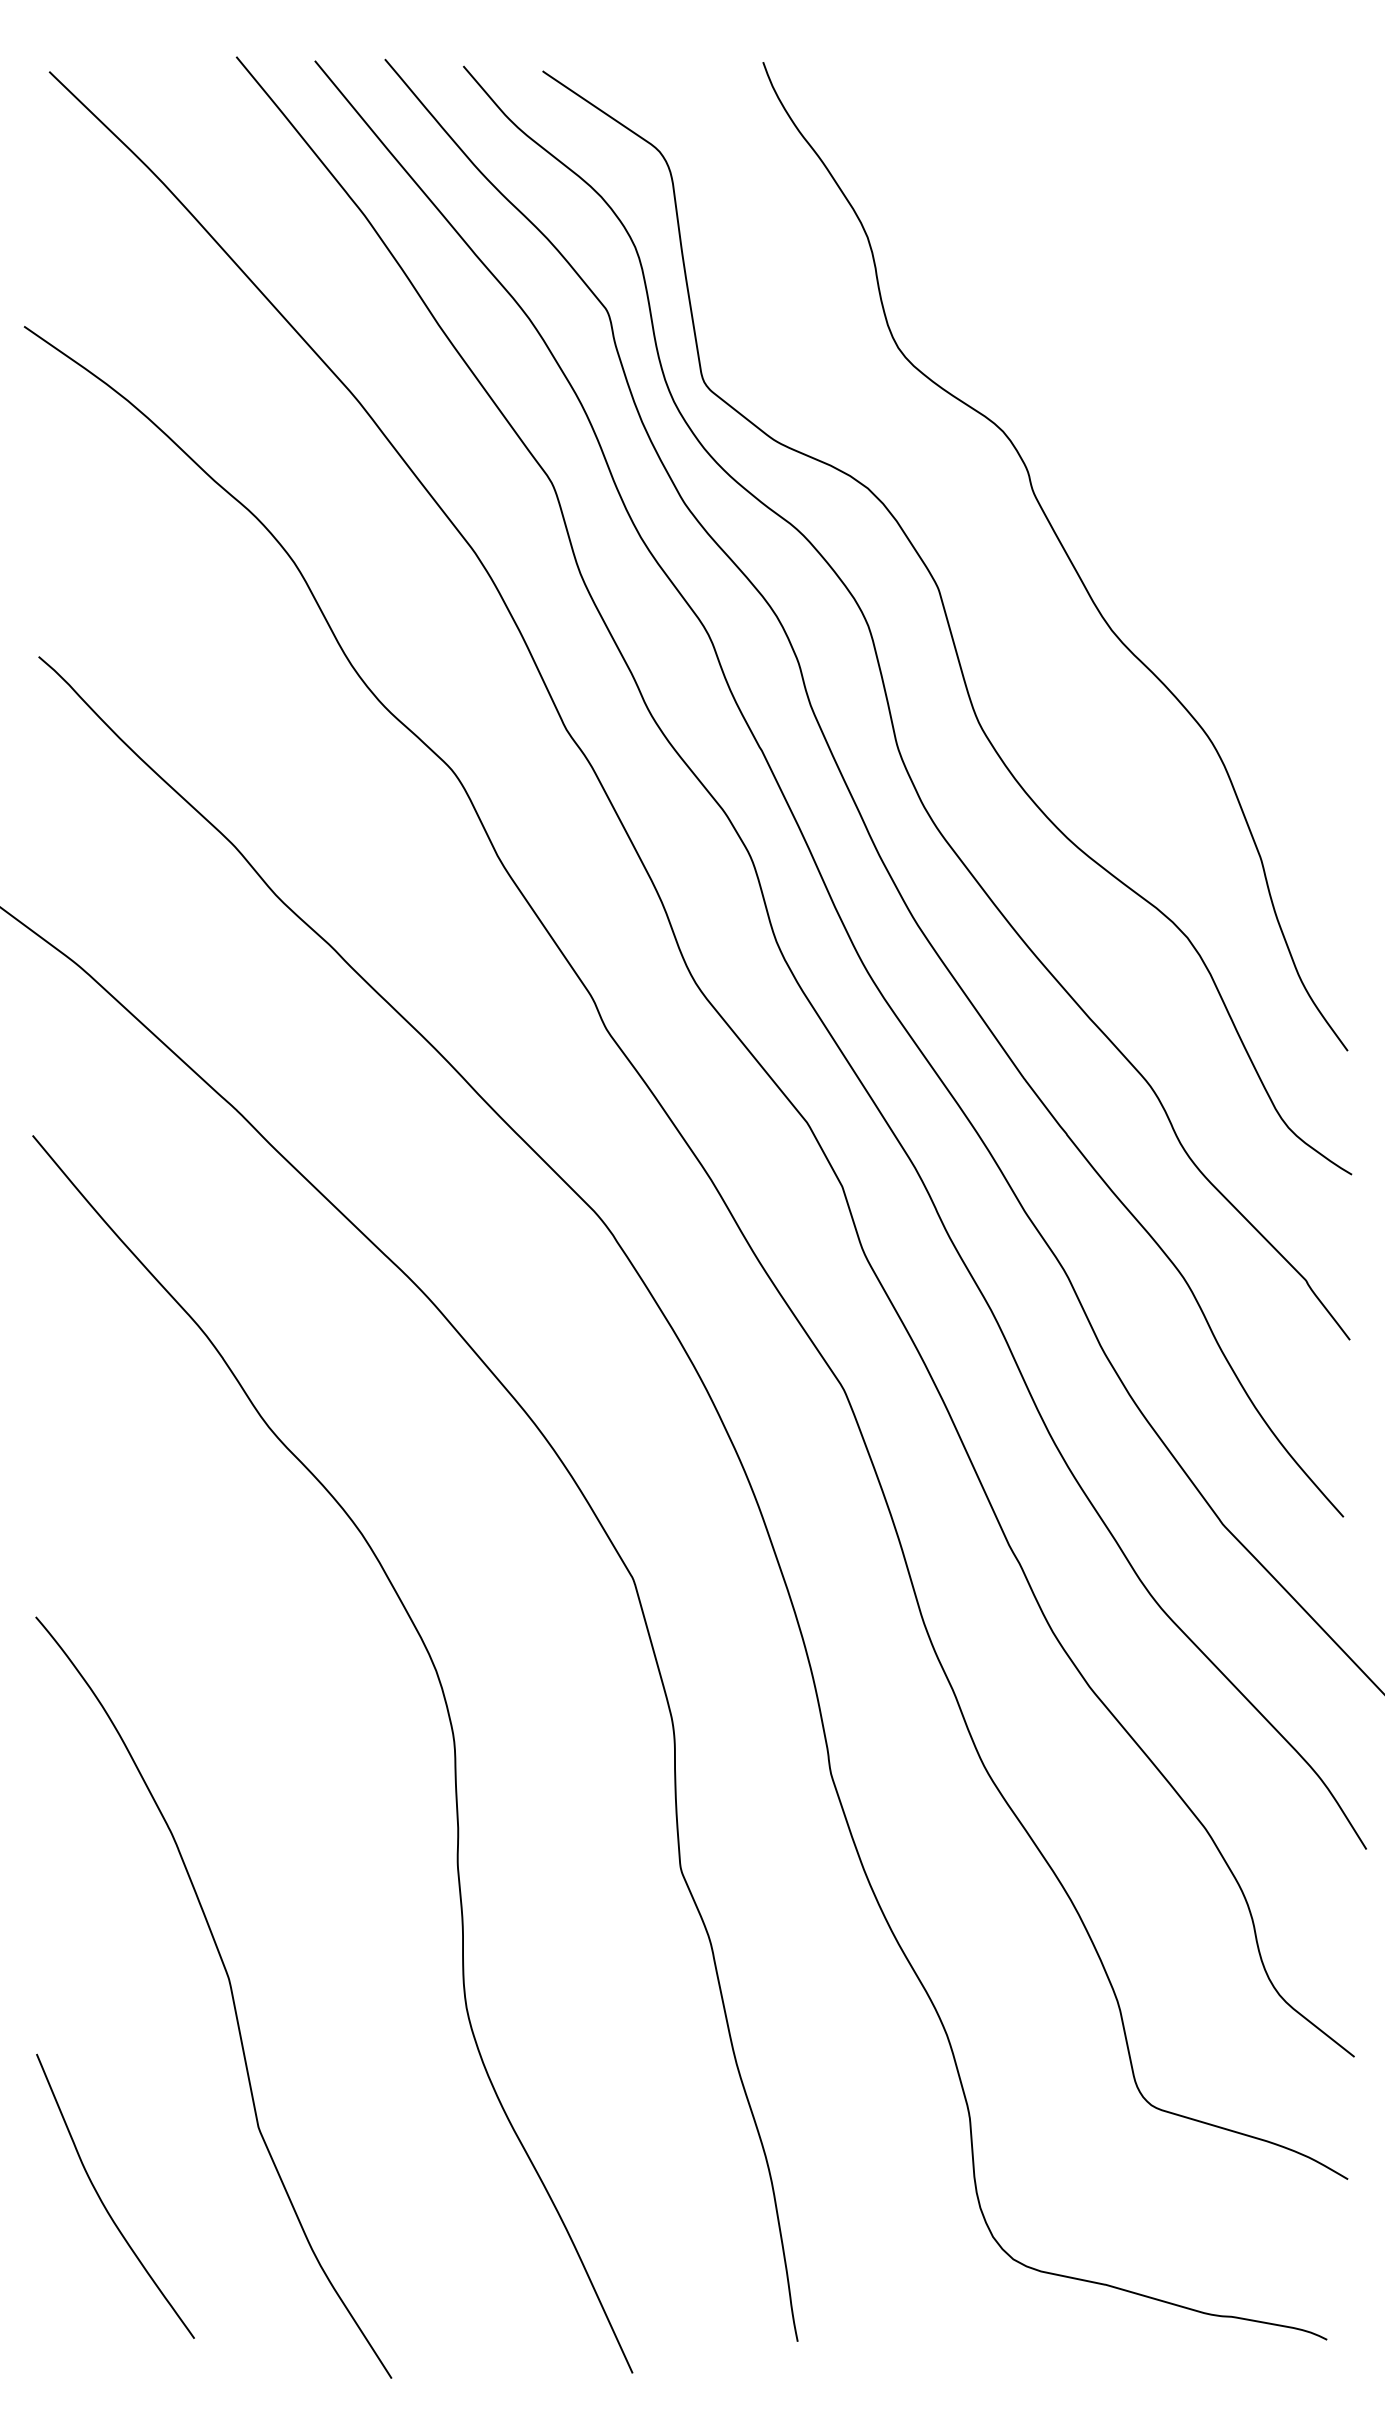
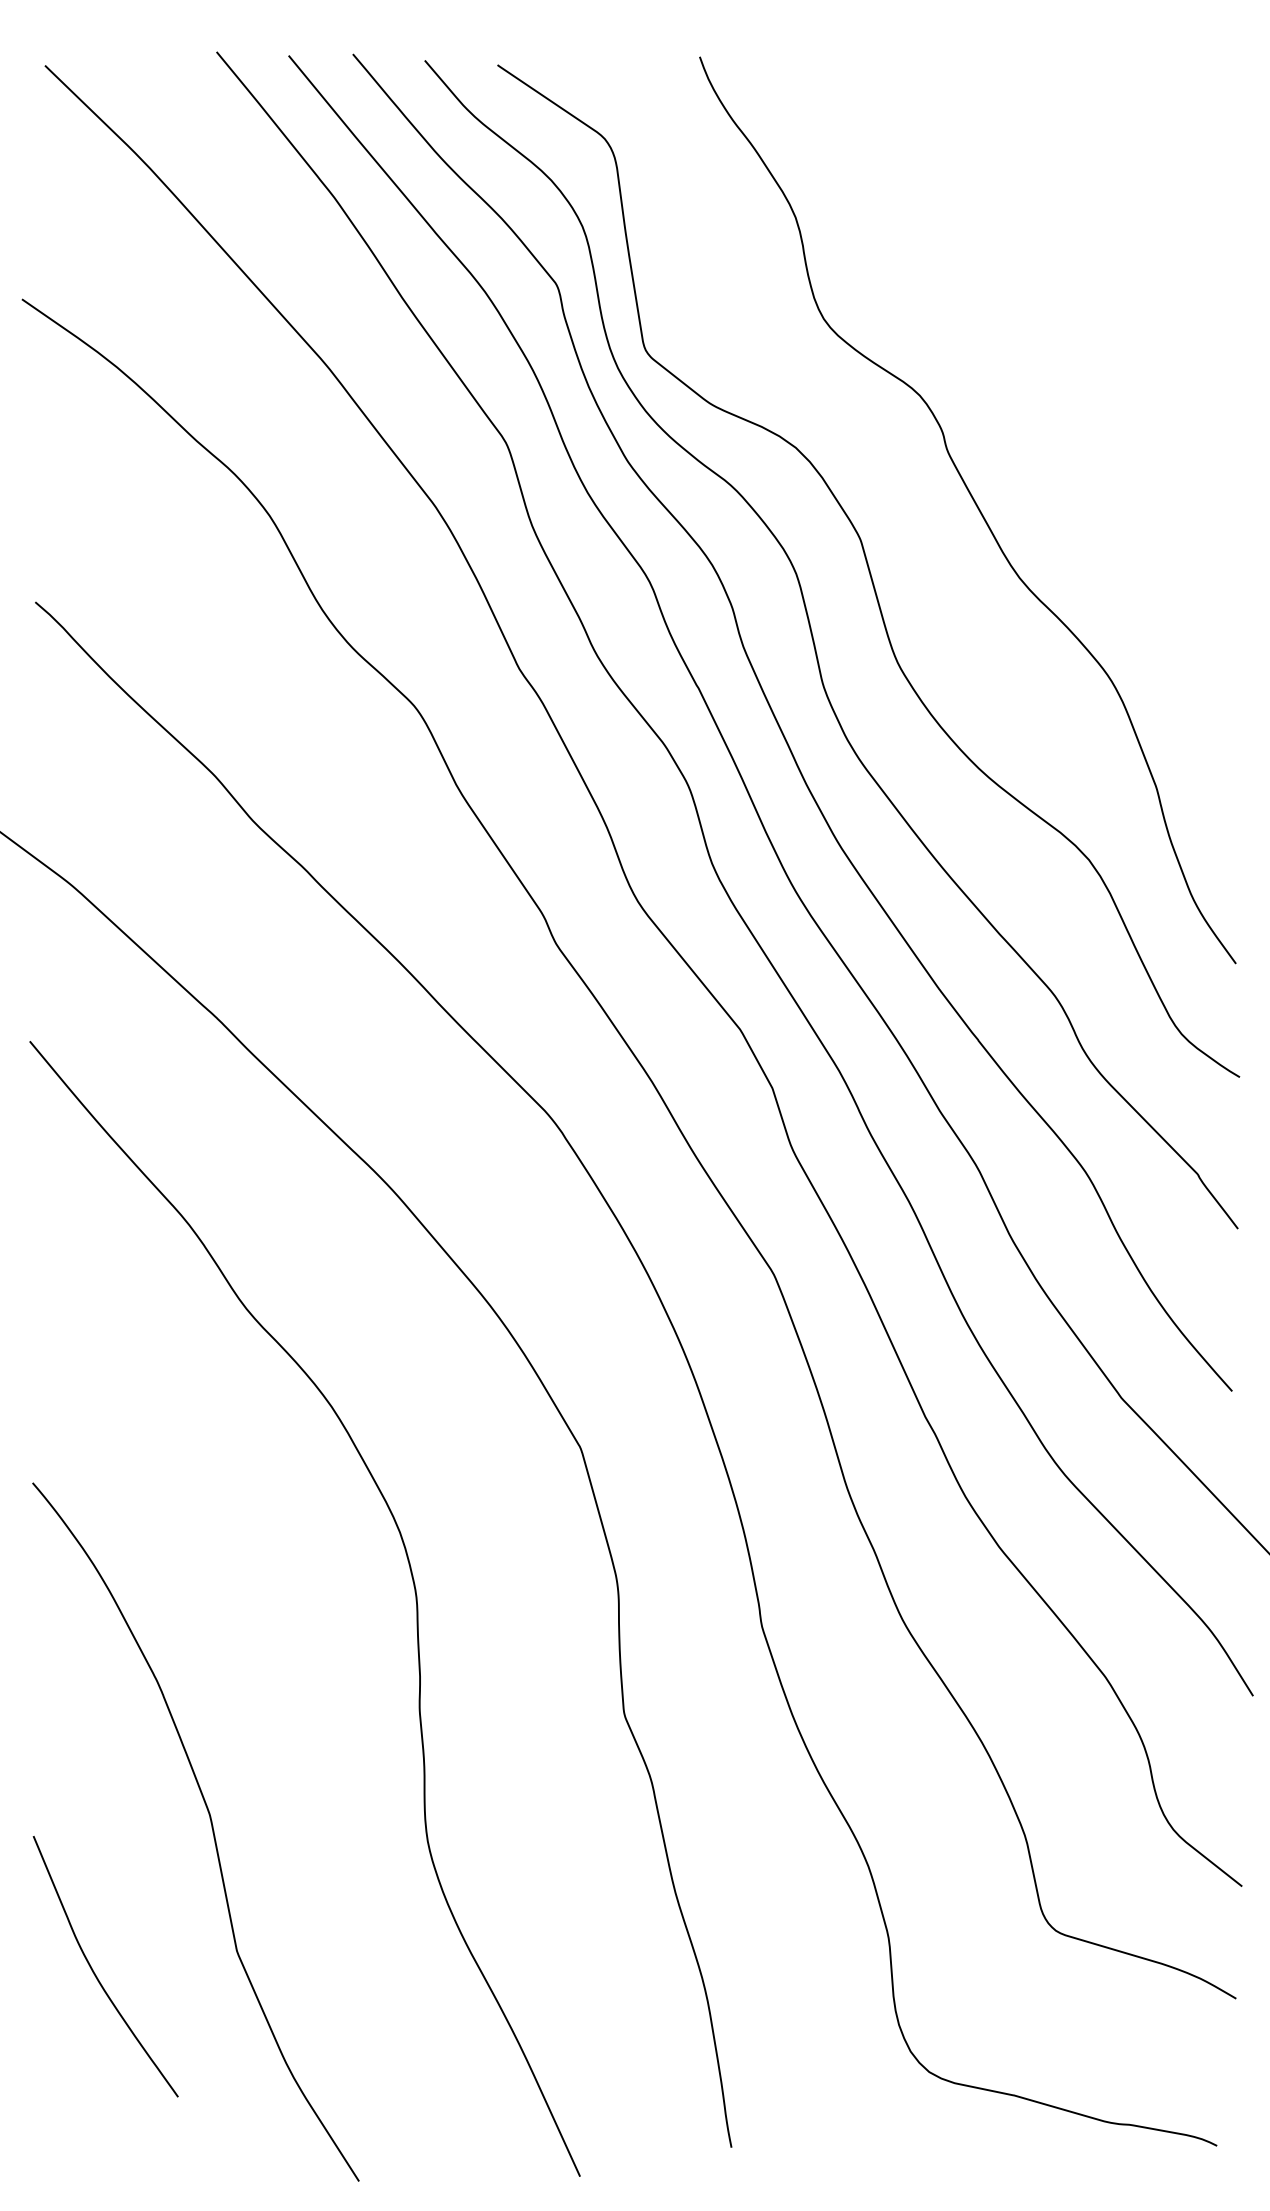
curve: (103, 2202) -> (94, 1972), moved

